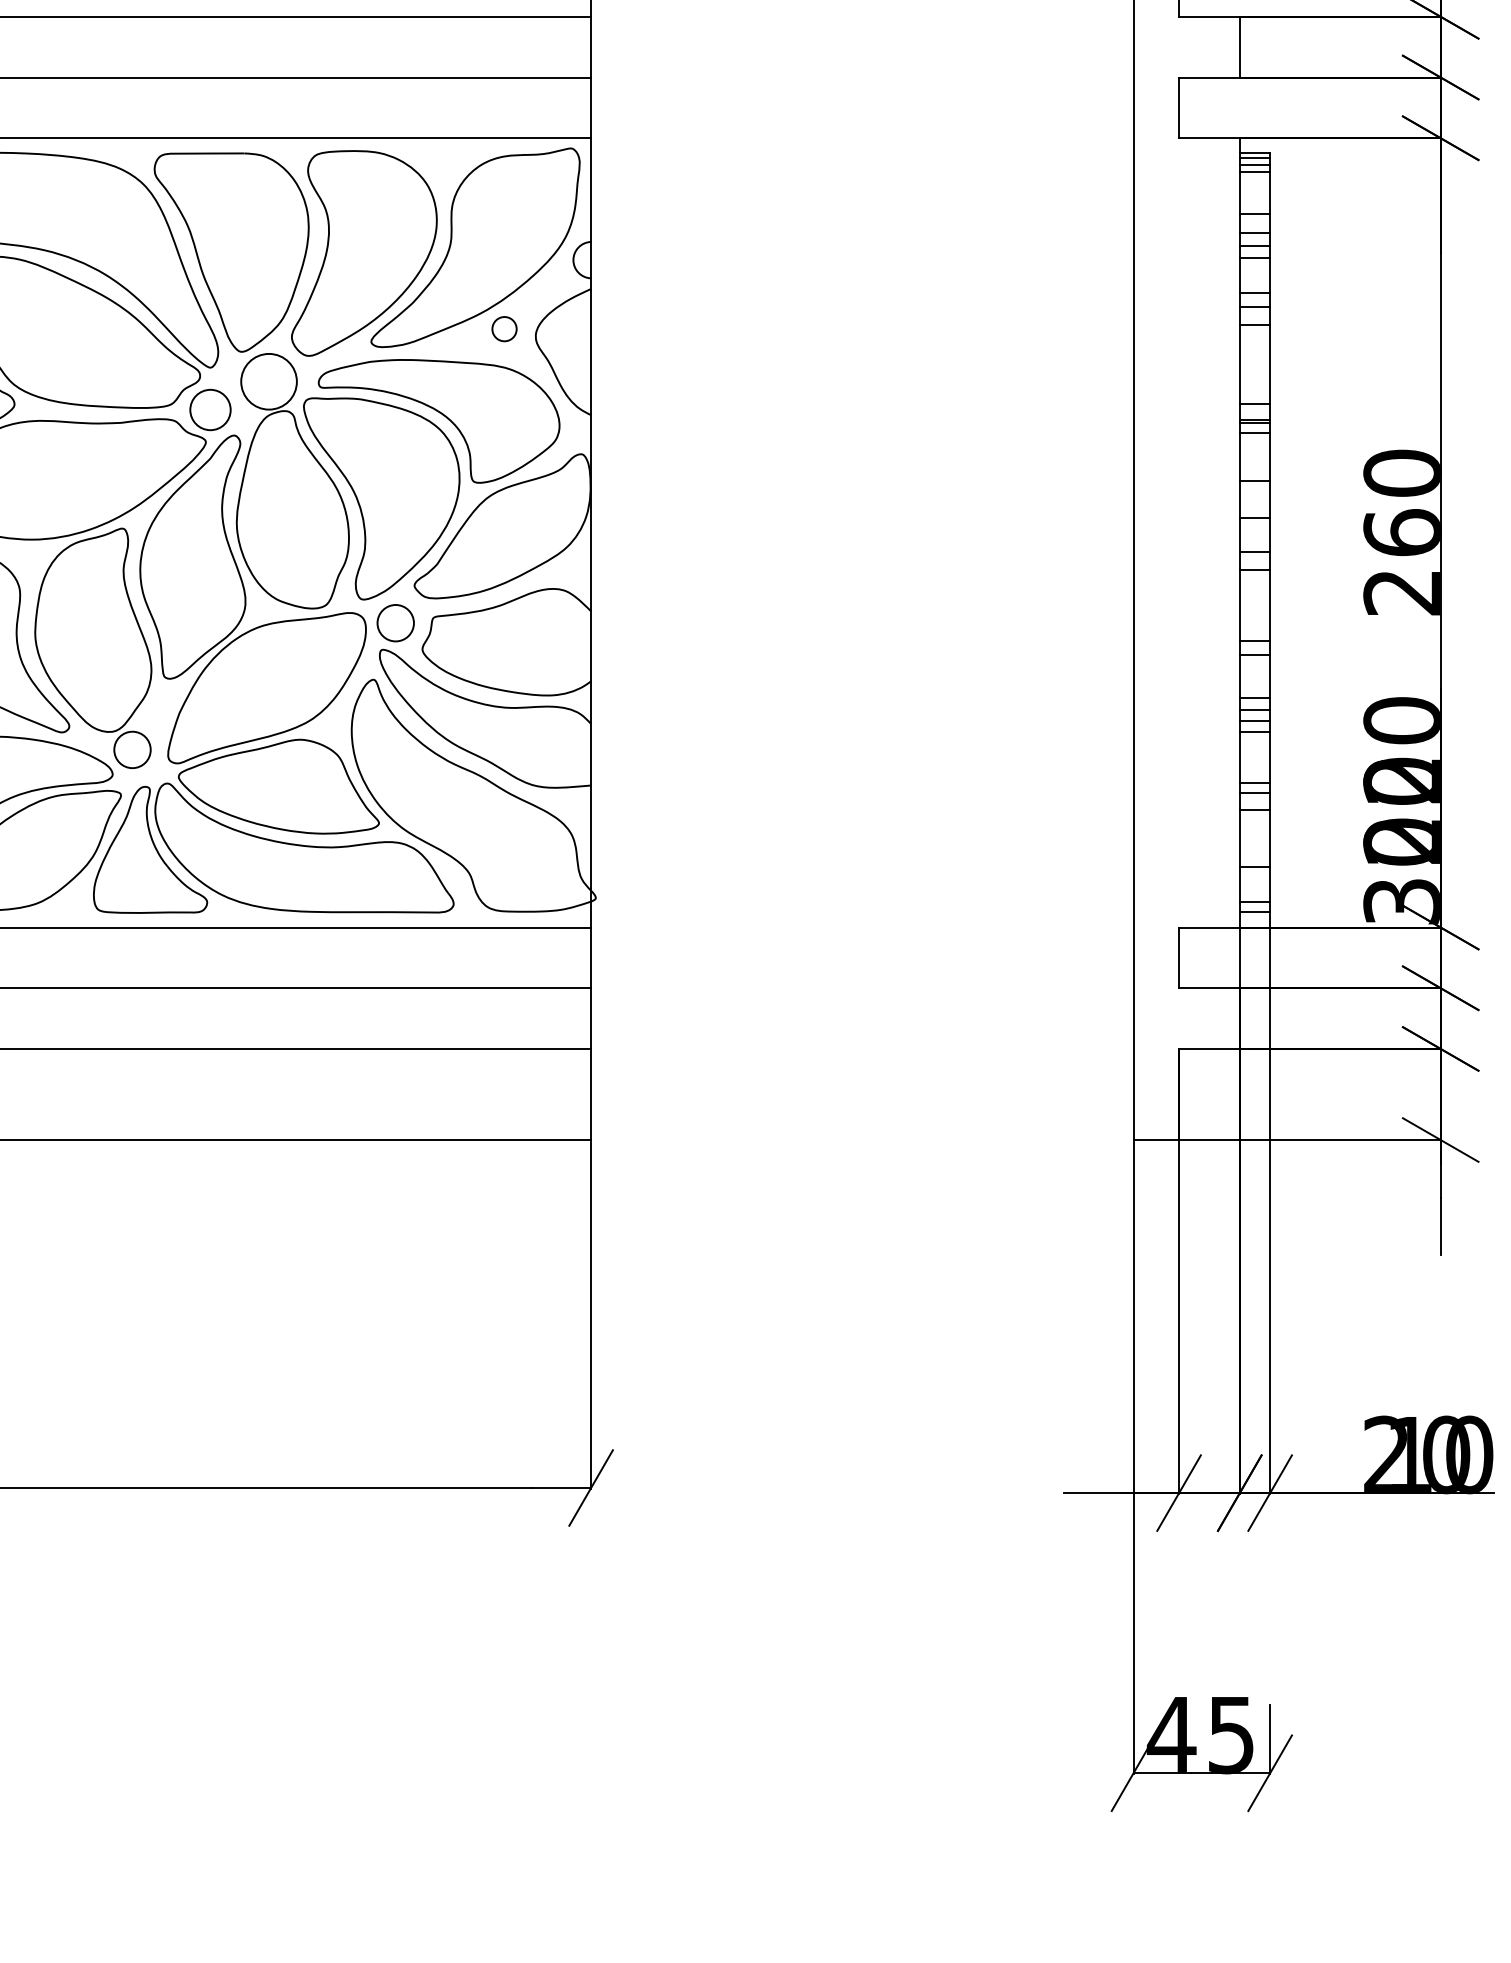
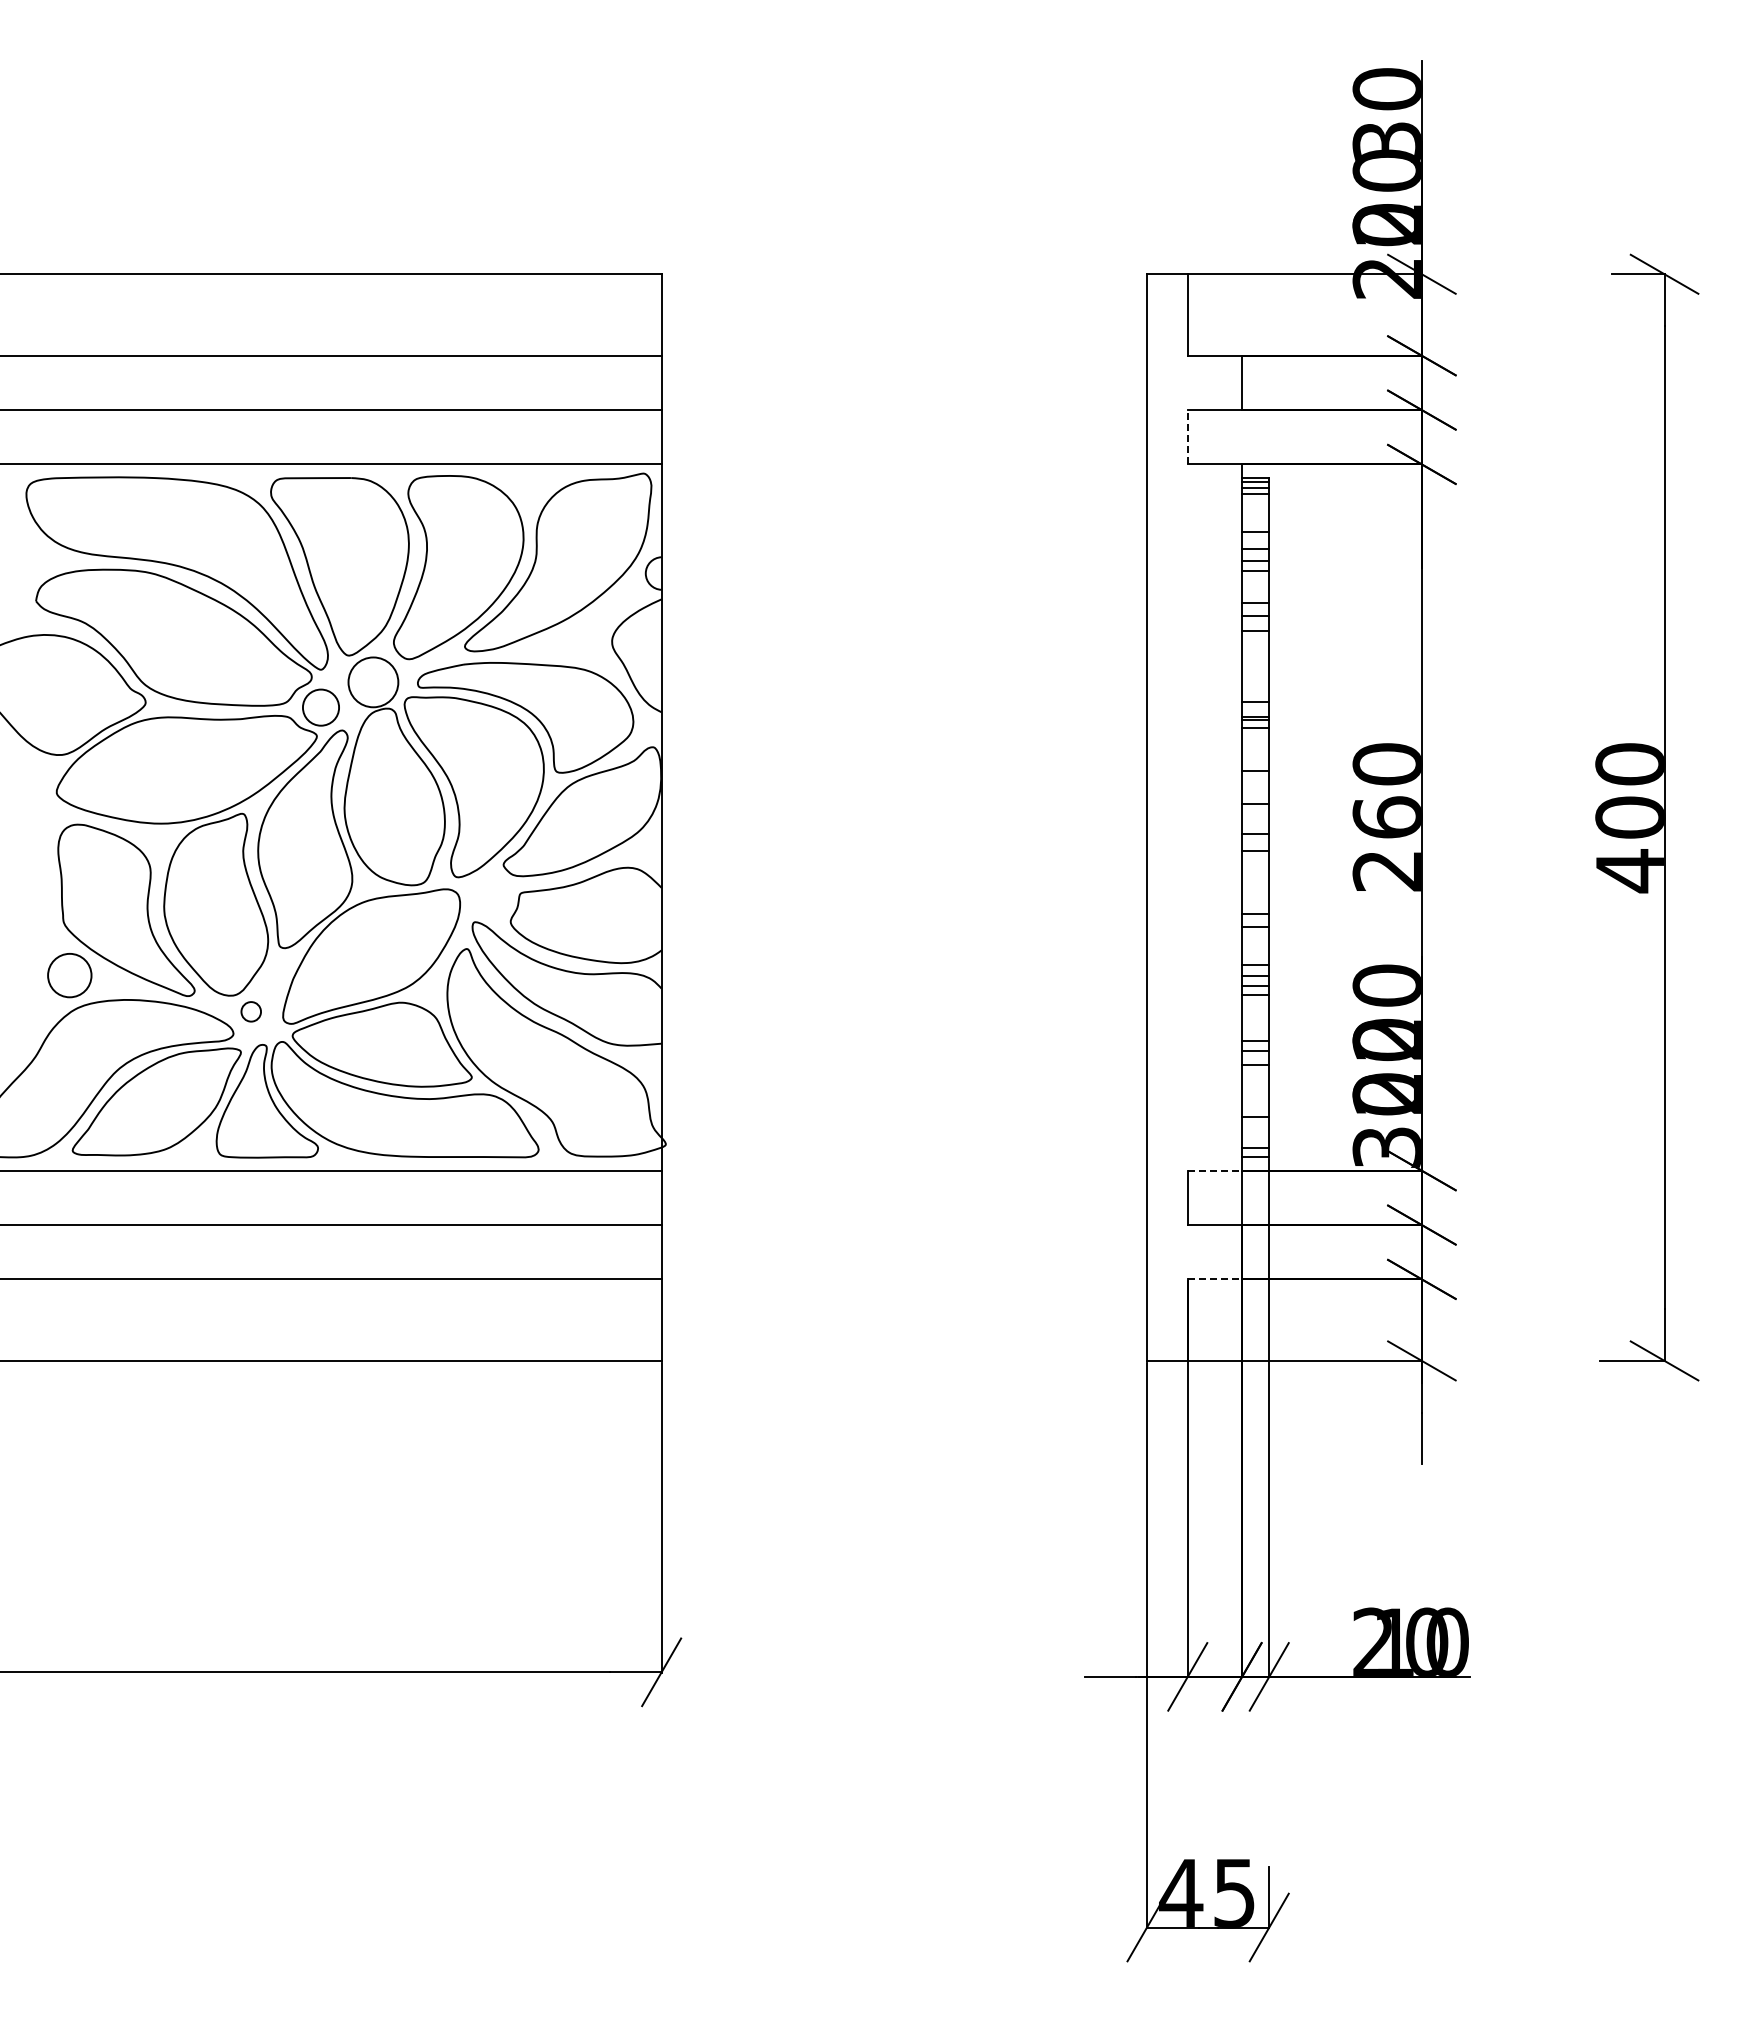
line: (1178, 107) -> (1187, 436), solid -> dashed
circle: (503, 329) -> (583, 635), removed
circle: (395, 623) -> (486, 898), removed
circle: (131, 749) -> (250, 1011), size x0.6
line: (1210, 927) -> (1215, 1170), solid -> dashed
line: (1210, 1049) -> (1215, 1279), solid -> dashed

